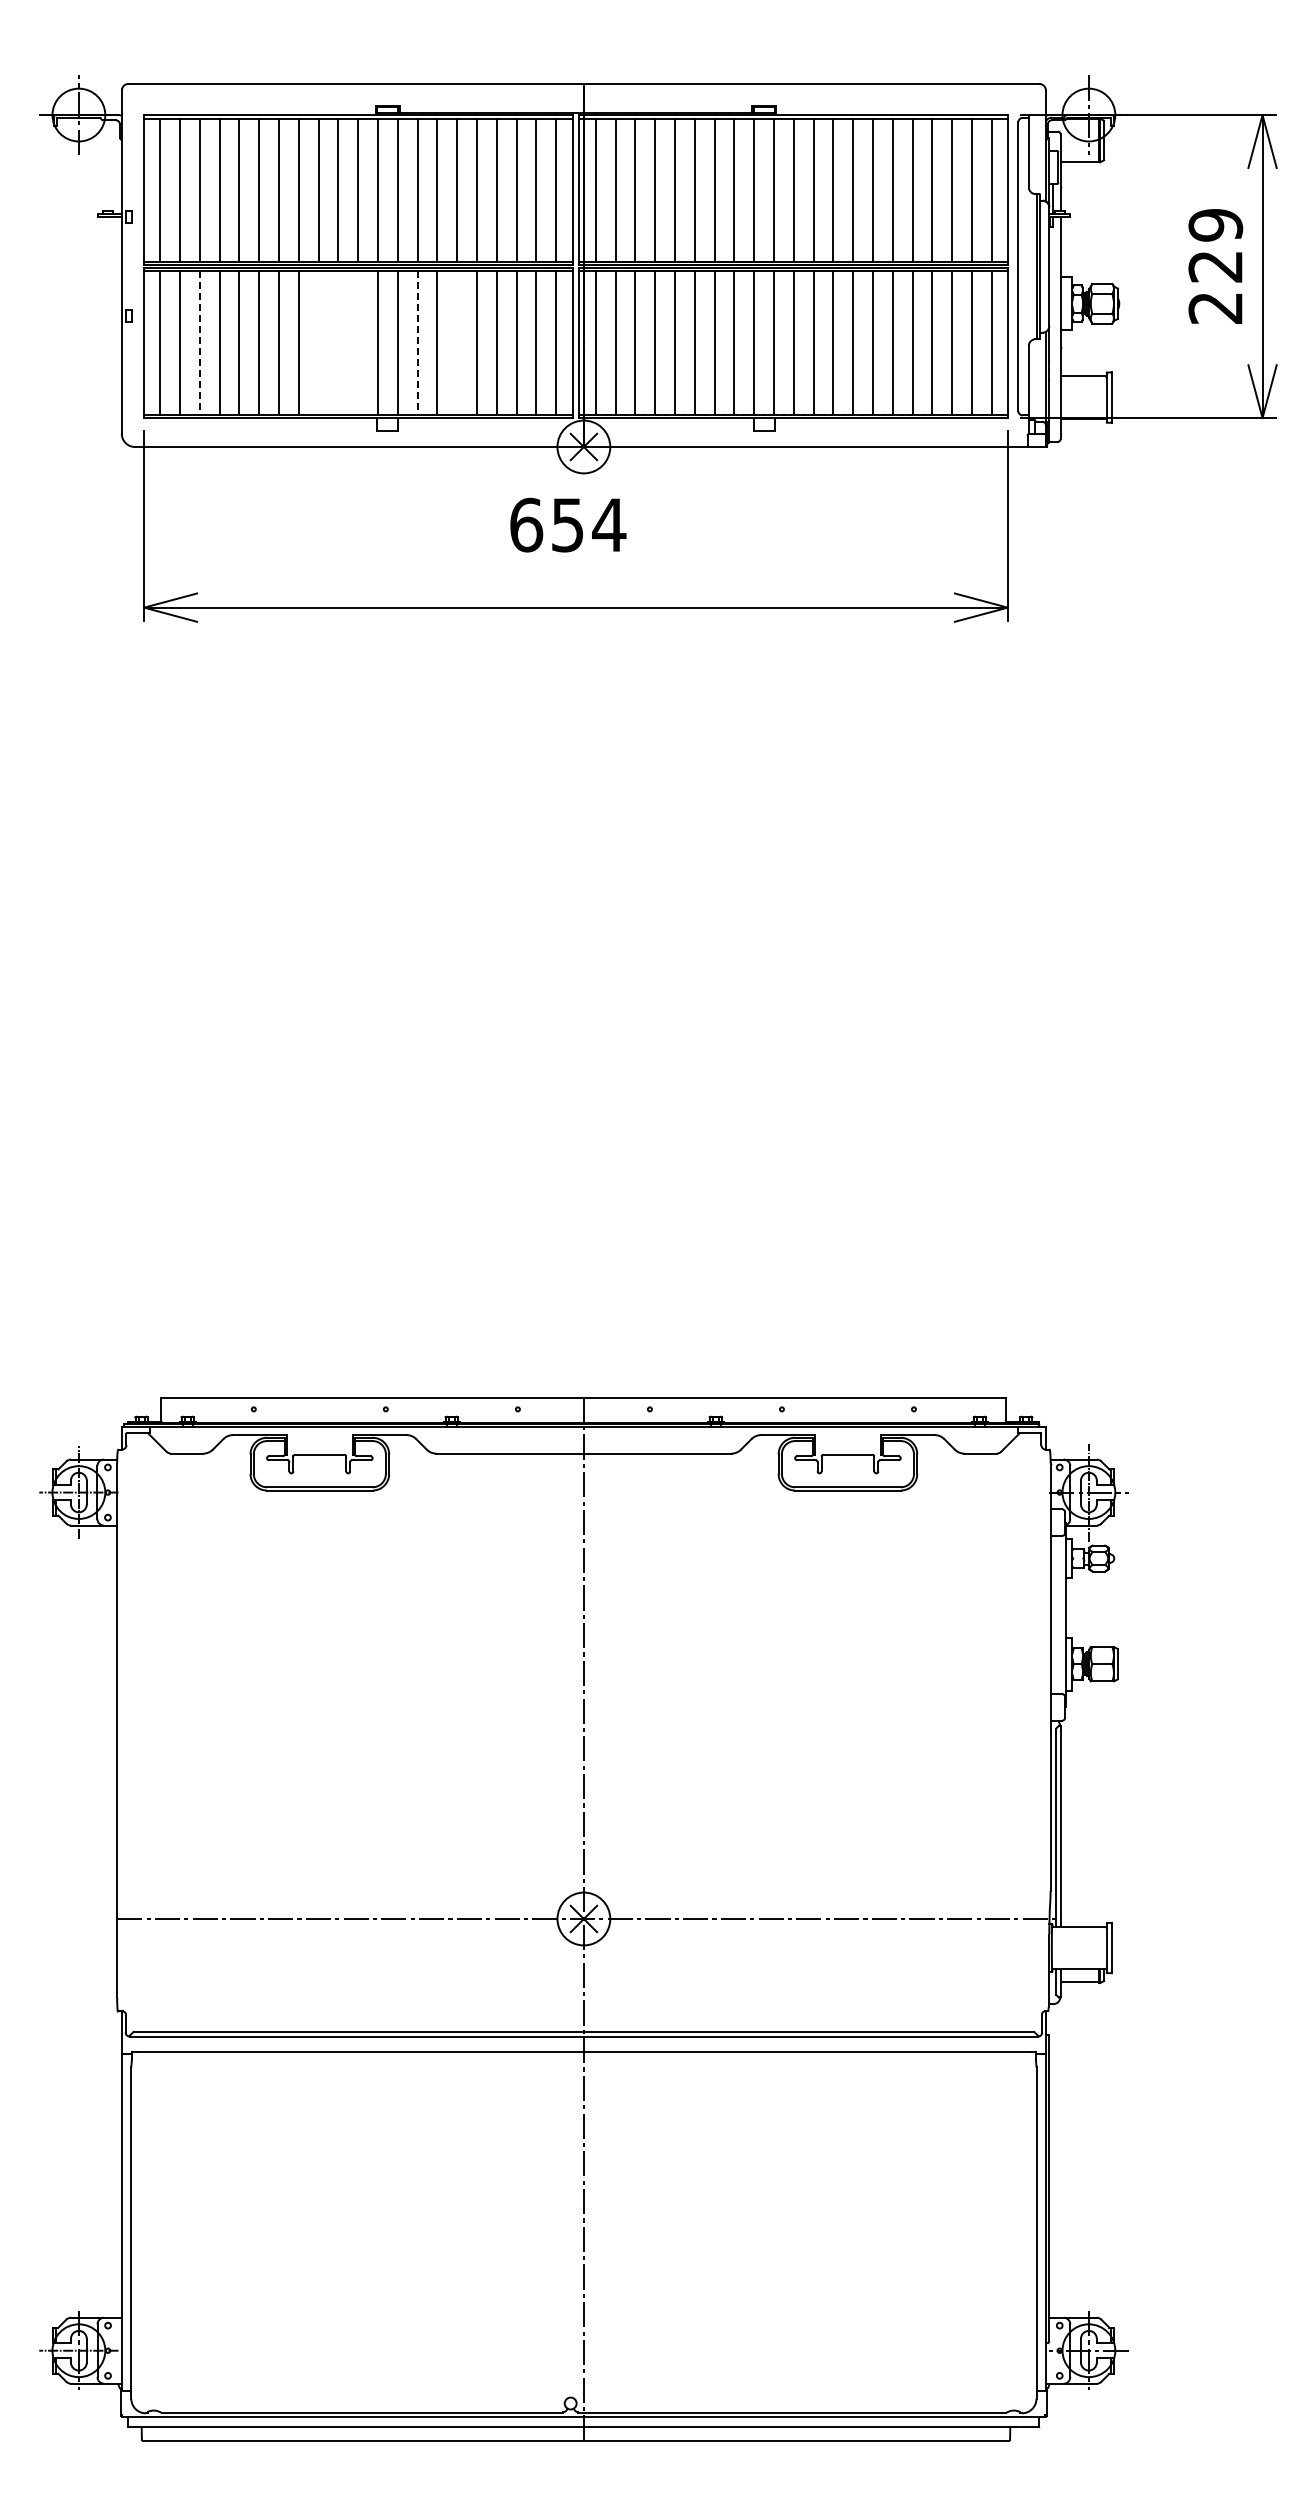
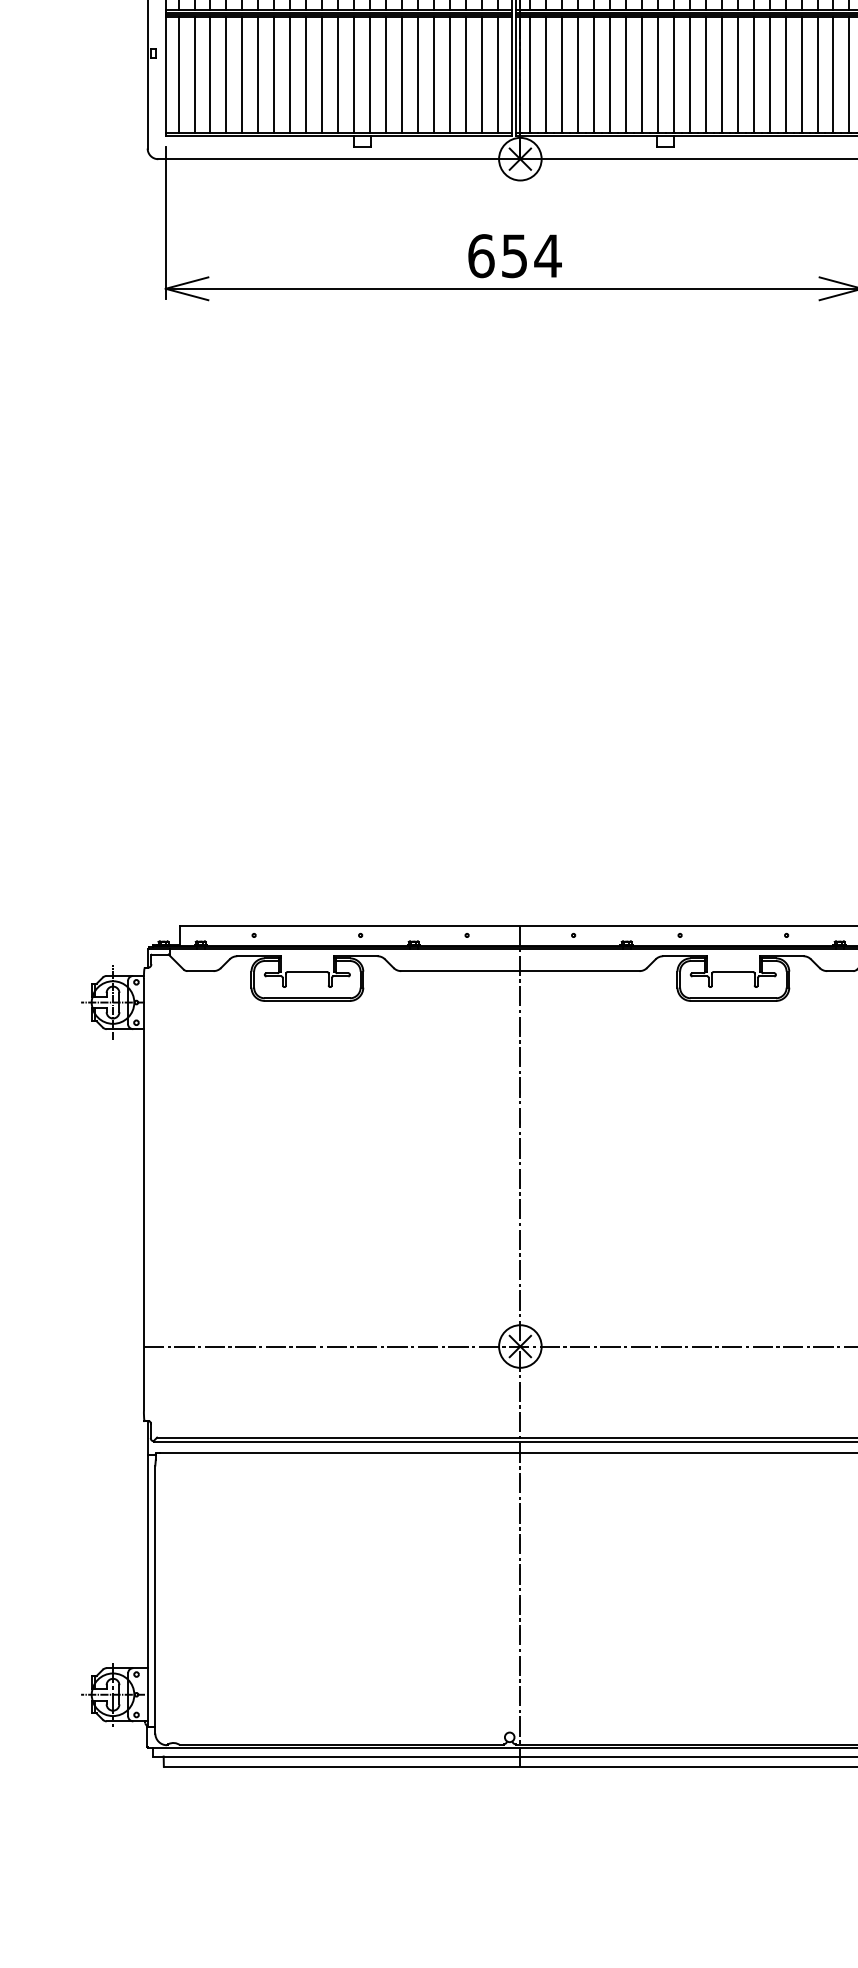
line: (318, 342) -> (306, 74), added
line: (338, 342) -> (322, 74), added
line: (358, 342) -> (338, 74), added
line: (457, 342) -> (418, 74), added
line: (199, 343) -> (210, 75), dashed -> solid
line: (417, 343) -> (386, 75), dashed -> solid
text: (568, 524) -> (515, 255), moved

